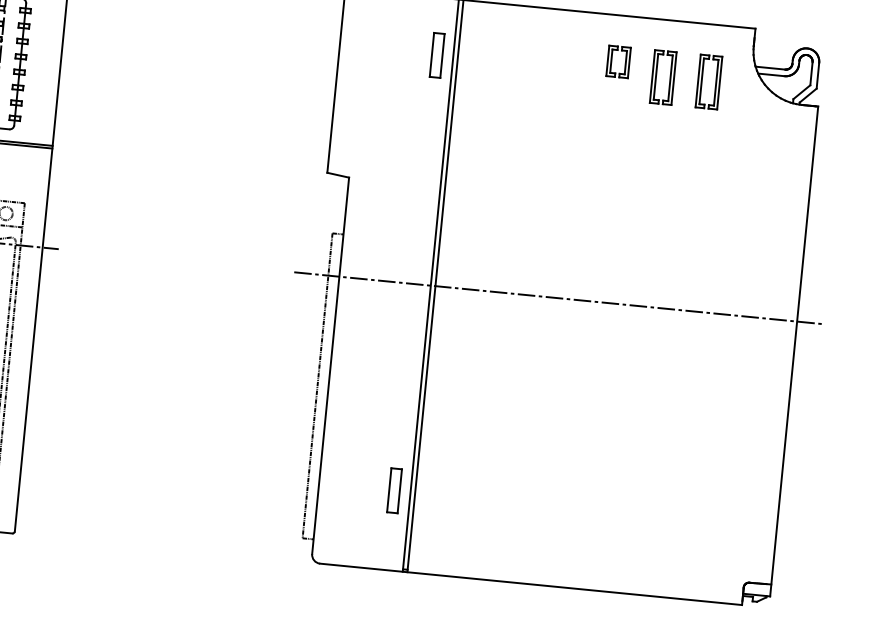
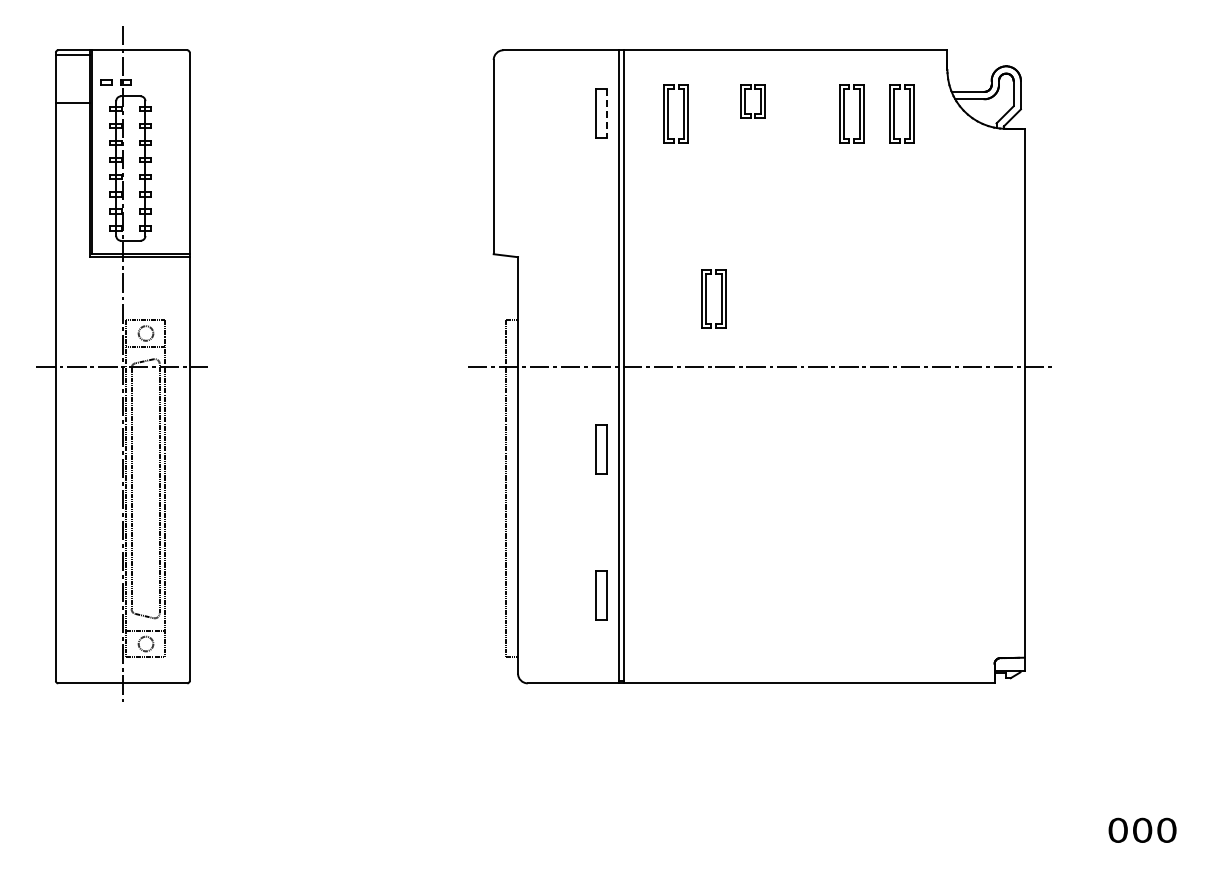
line: (442, 56) -> (607, 114), solid -> dashed
part: (497, 61) -> (668, 113), added
part: (611, 61) -> (745, 101), moved
part: (515, 231) -> (706, 298), added
part: (407, 358) -> (601, 449), added

